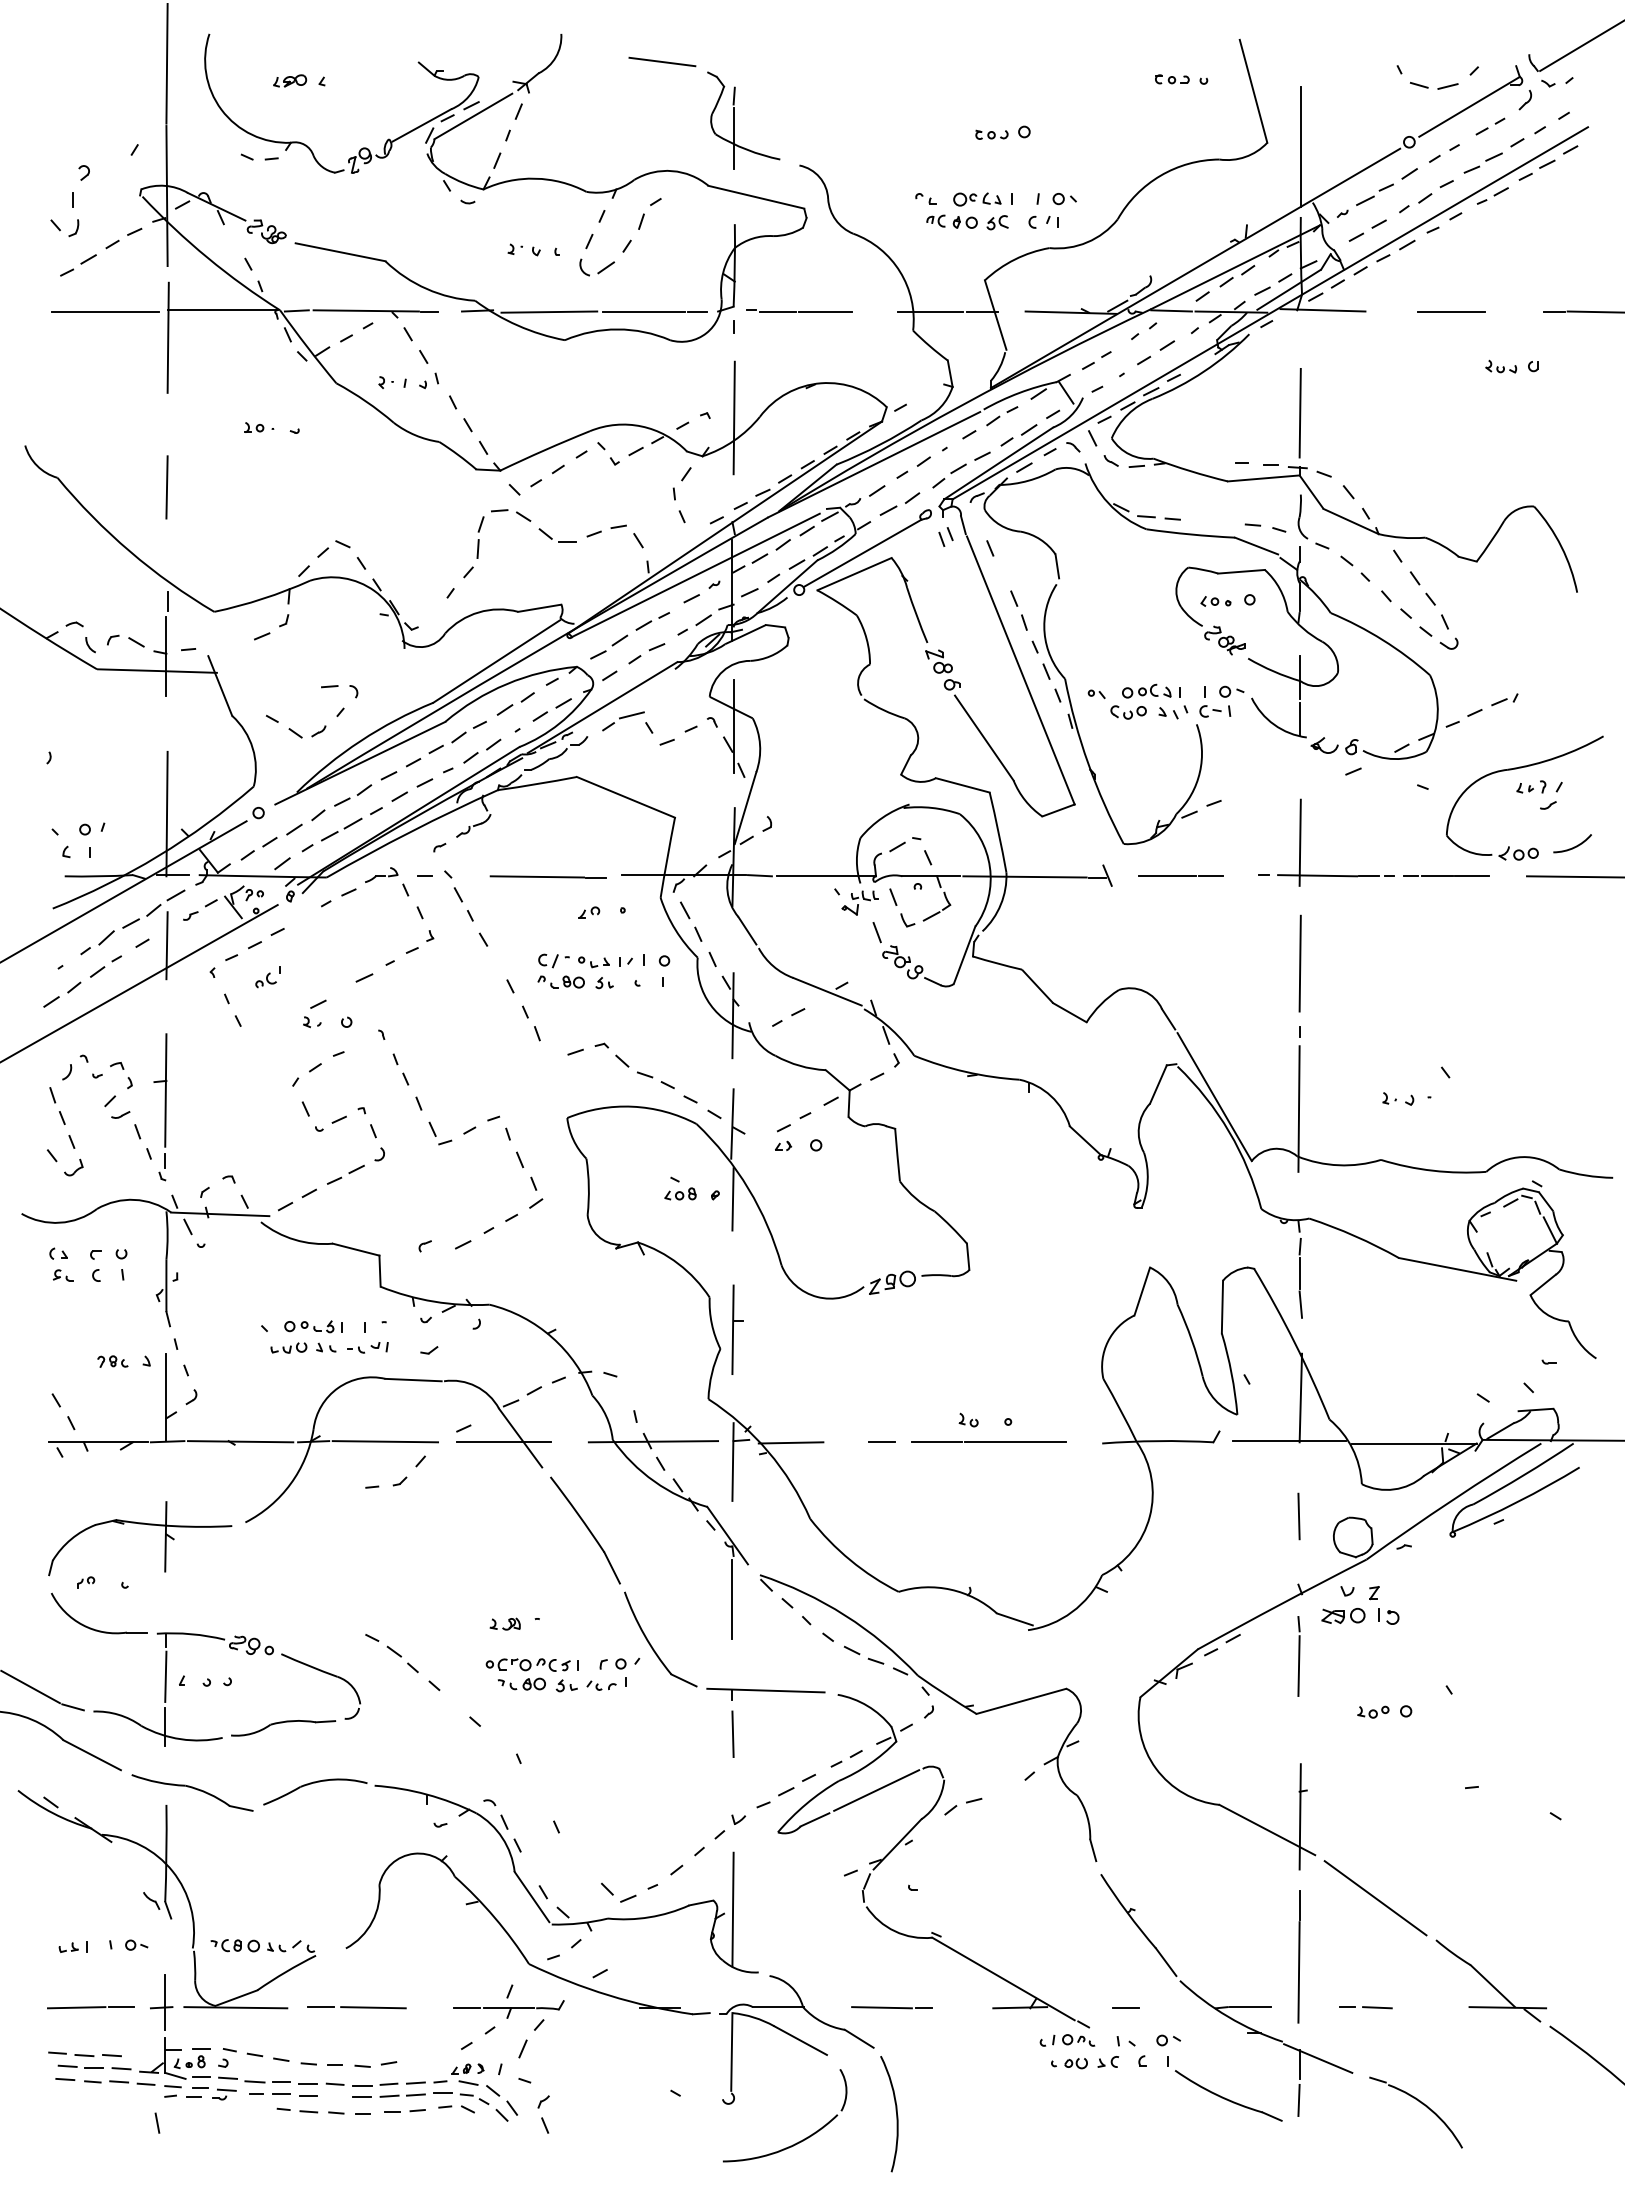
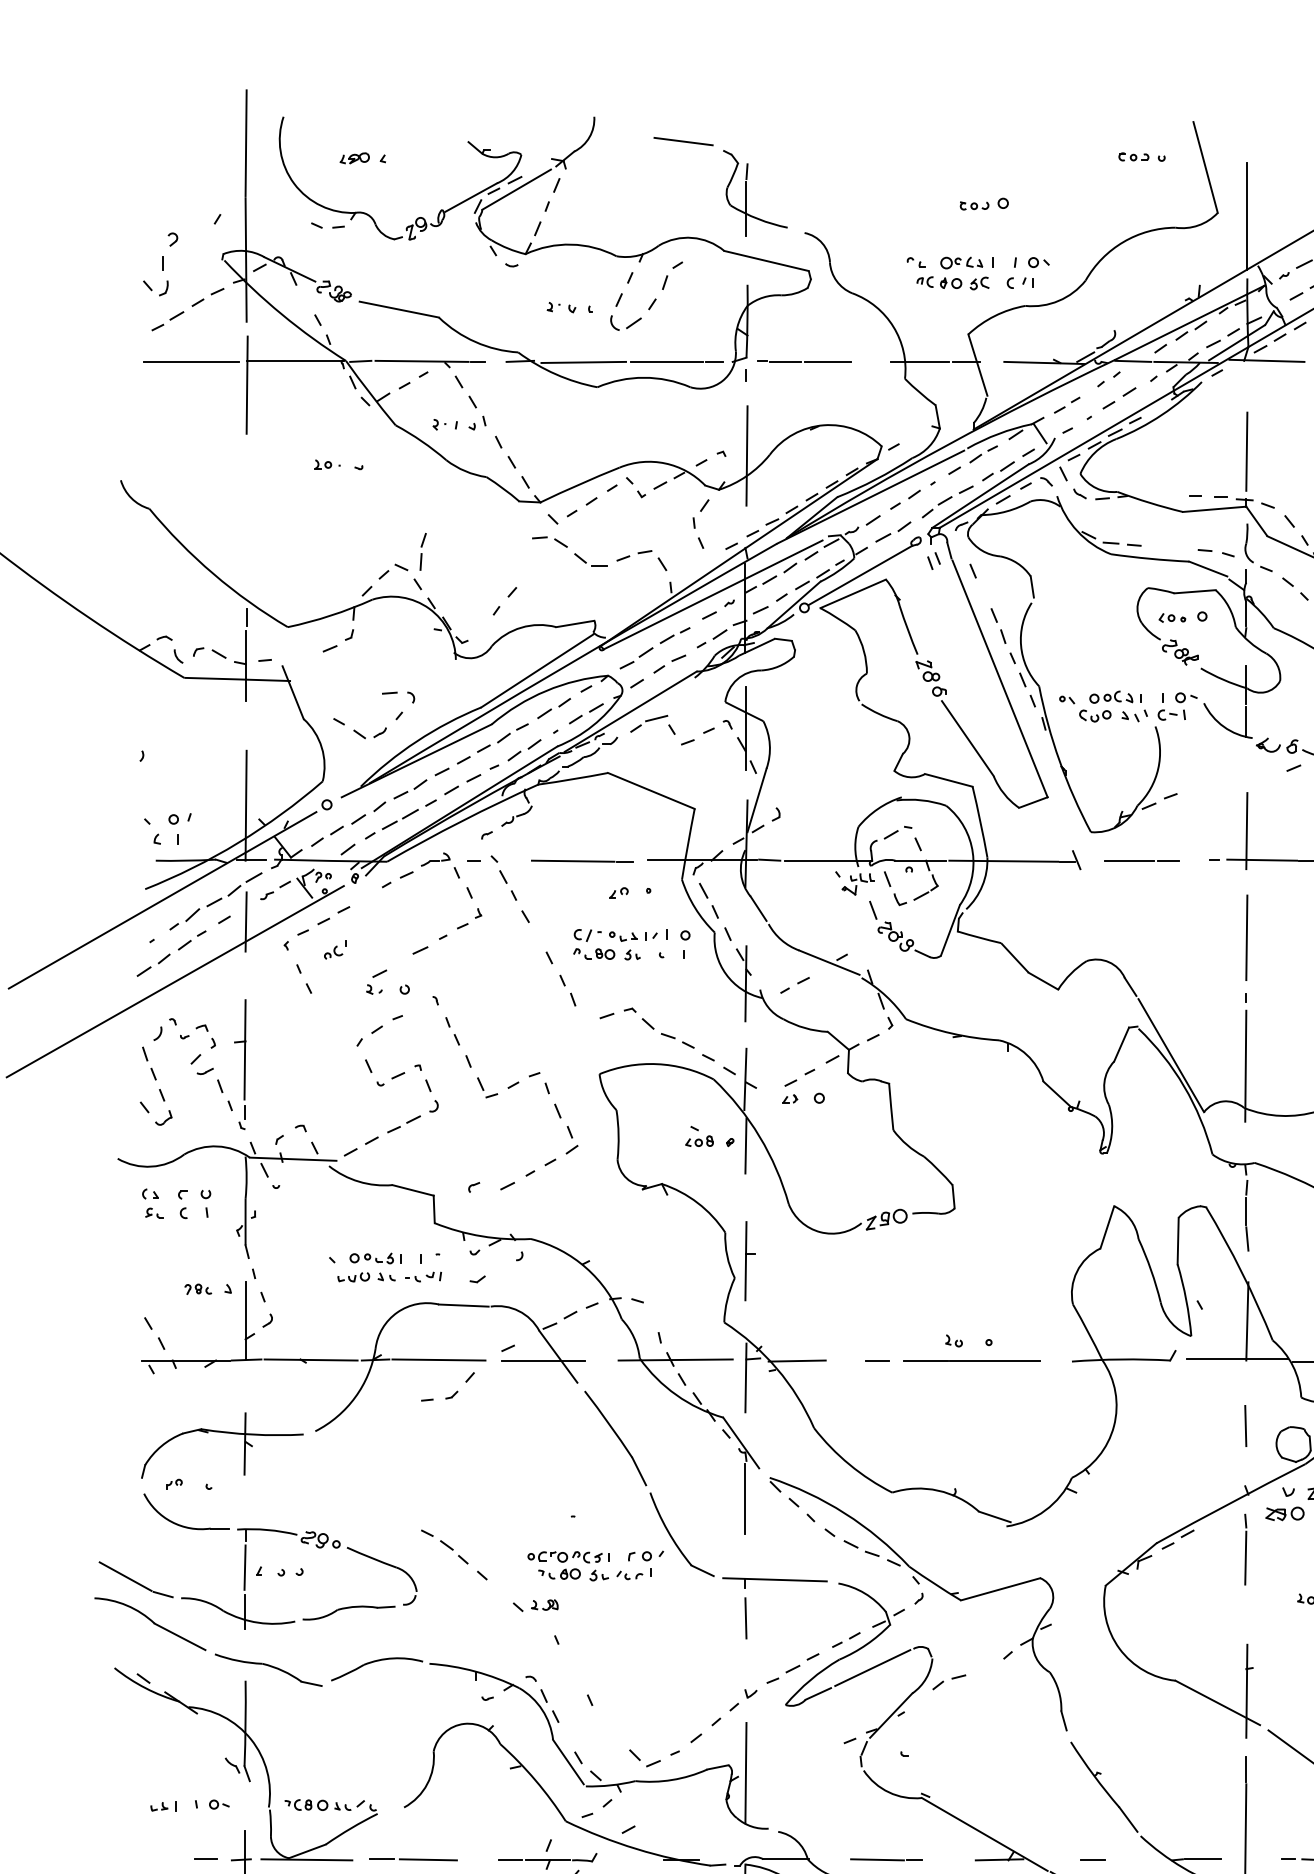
line: (166, 487) -> (245, 517), removed
part: (480, 537) -> (423, 551), moved
part: (504, 1623) -> (544, 1604), moved
line: (76, 2007) -> (166, 1859), removed

